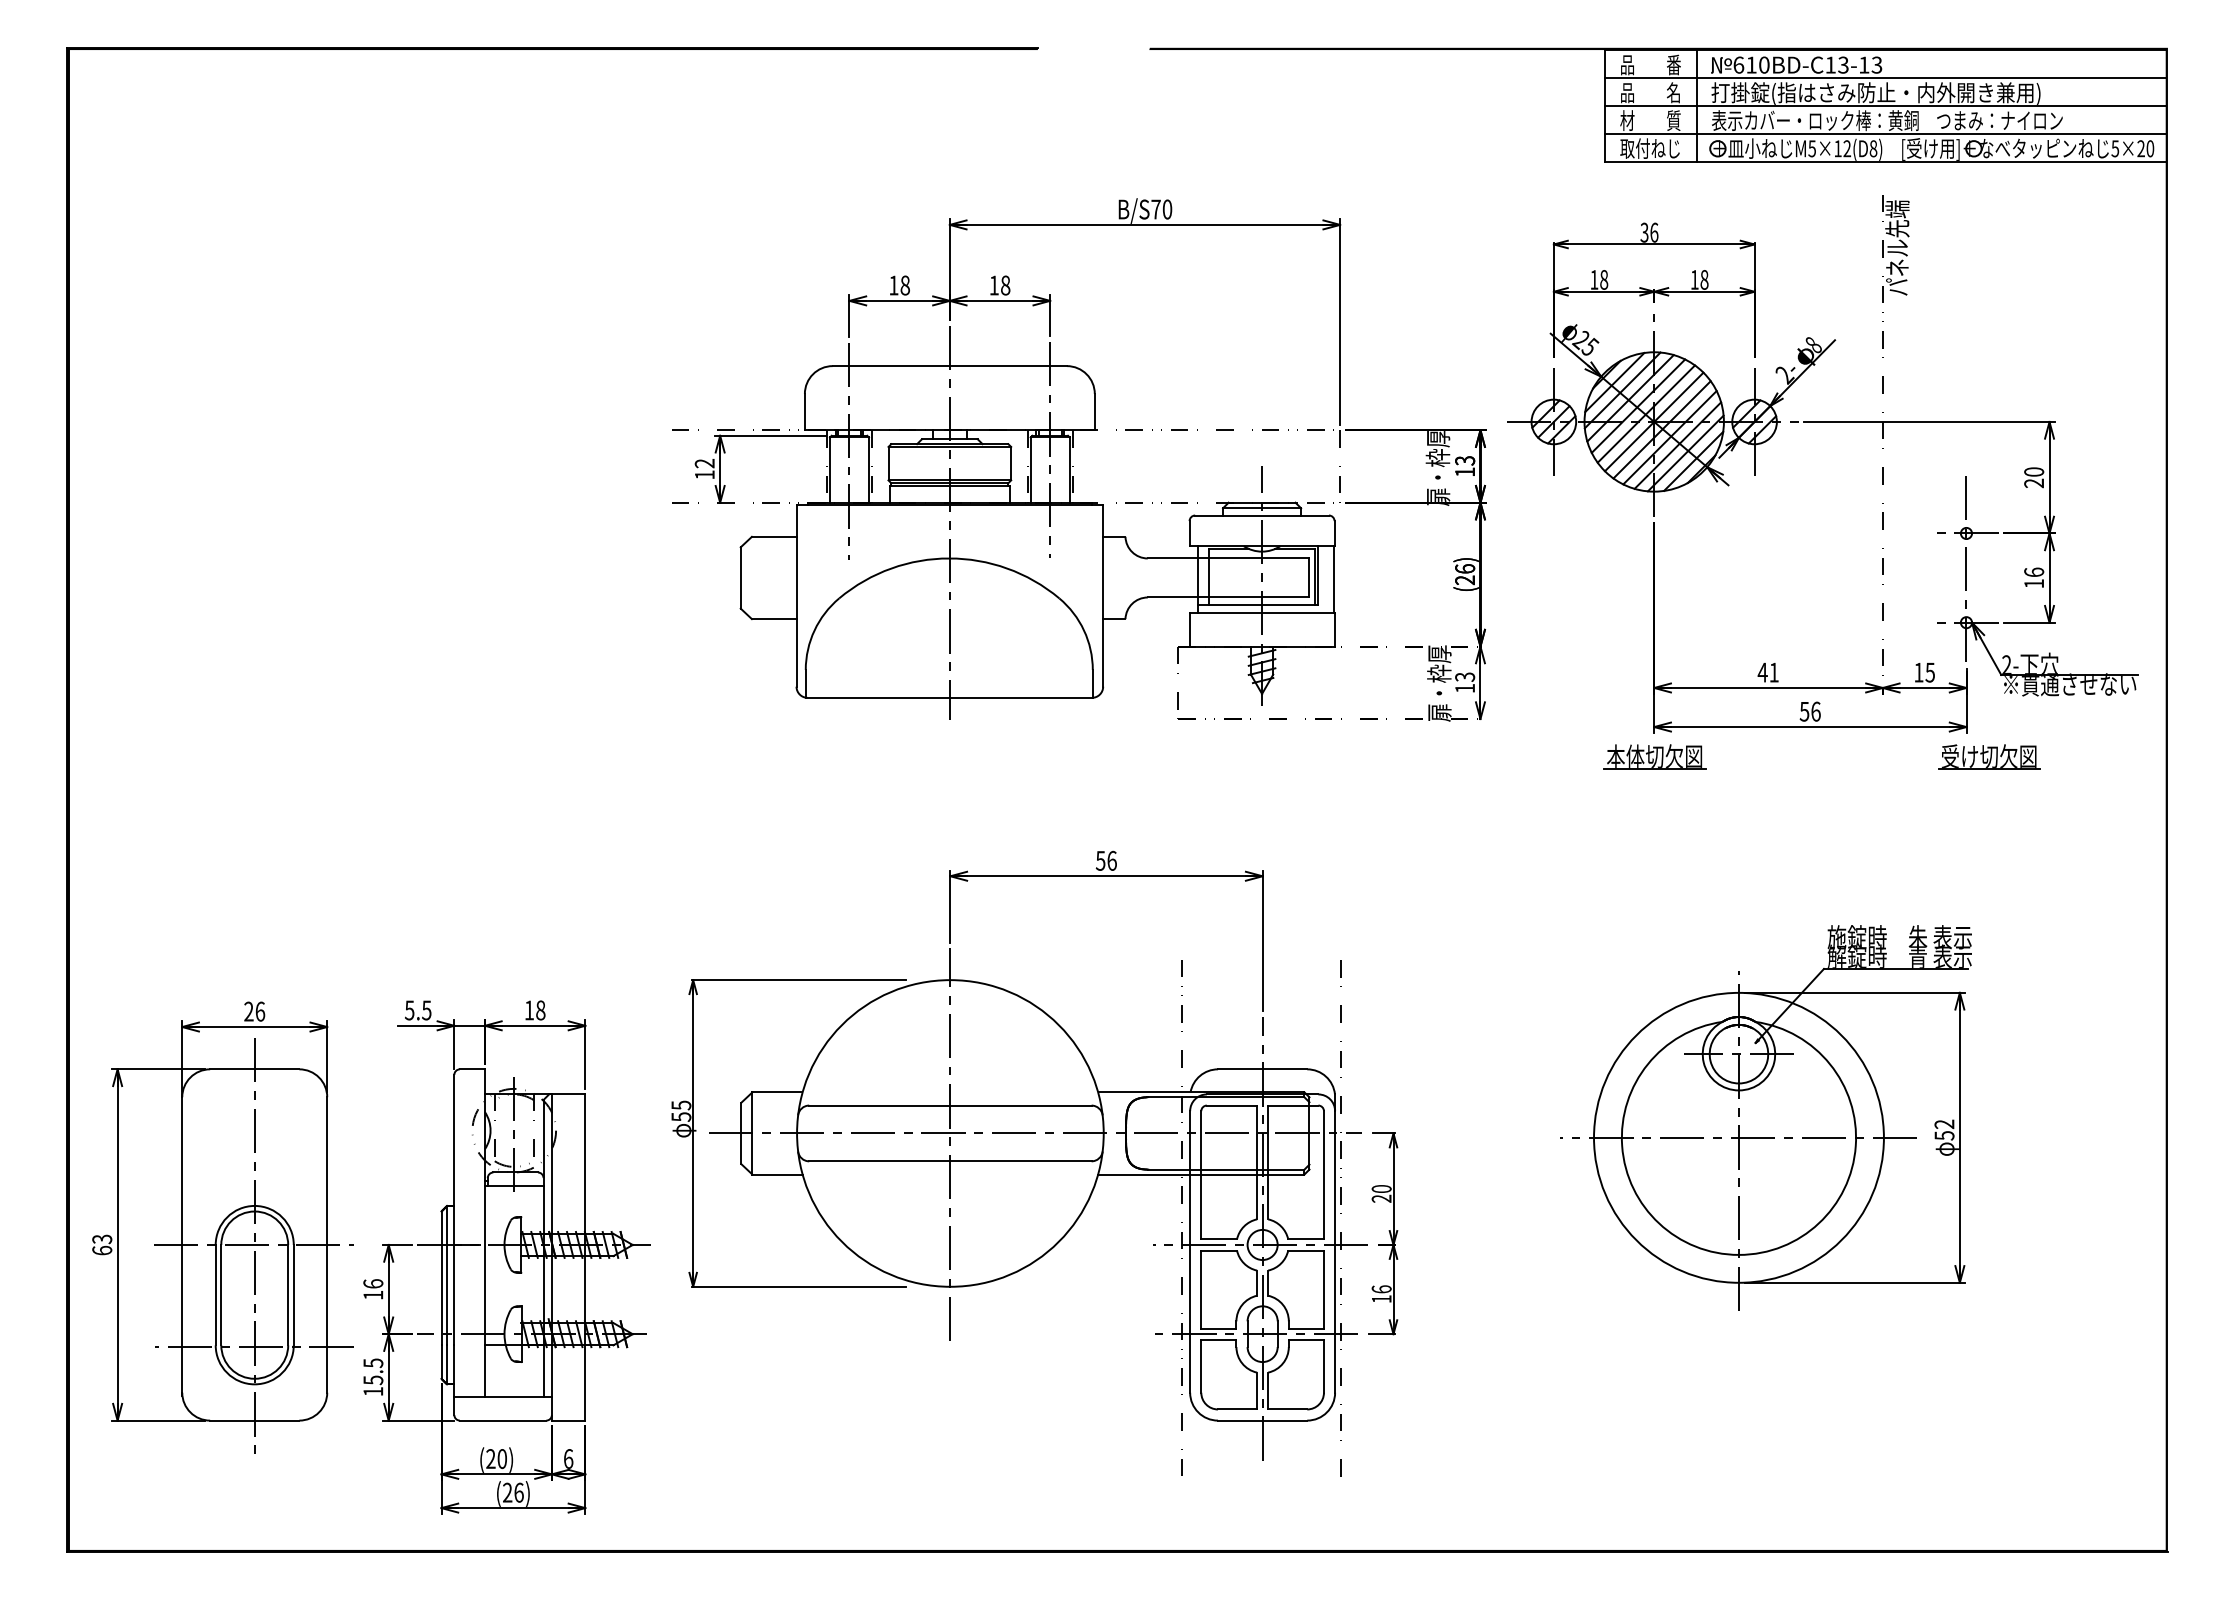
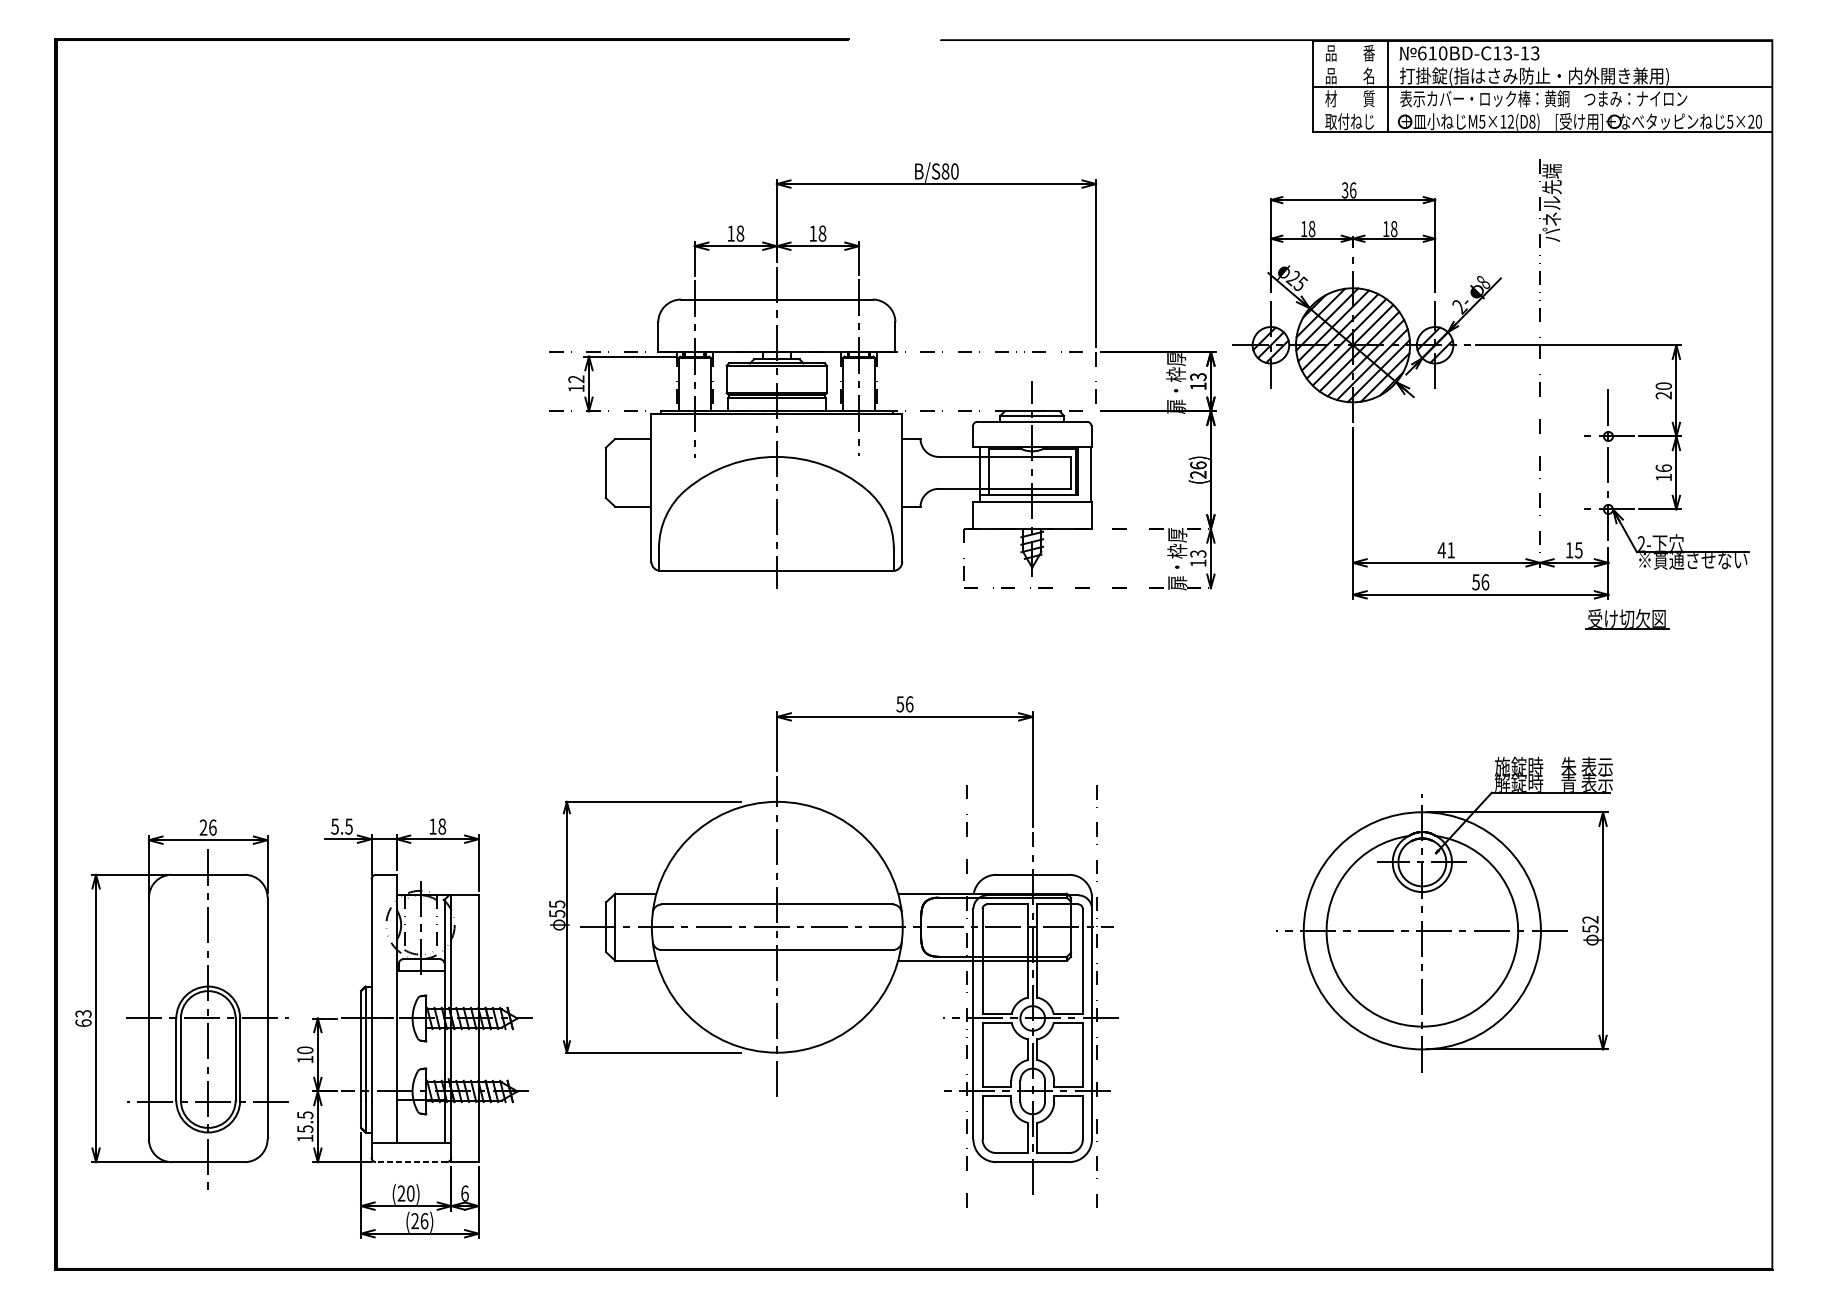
line: (1885, 77) -> (1542, 63), removed
line: (1885, 133) -> (1542, 109), removed
text: (1155, 209) -> (945, 171), B/S70 -> B/S80
part: (1654, 756) -> (1353, 618), removed
part: (1383, 1233) -> (1131, 1009), removed
text: (373, 1283) -> (305, 1050), 16 -> 10
line: (502, 1420) -> (410, 1162), solid -> dashed

